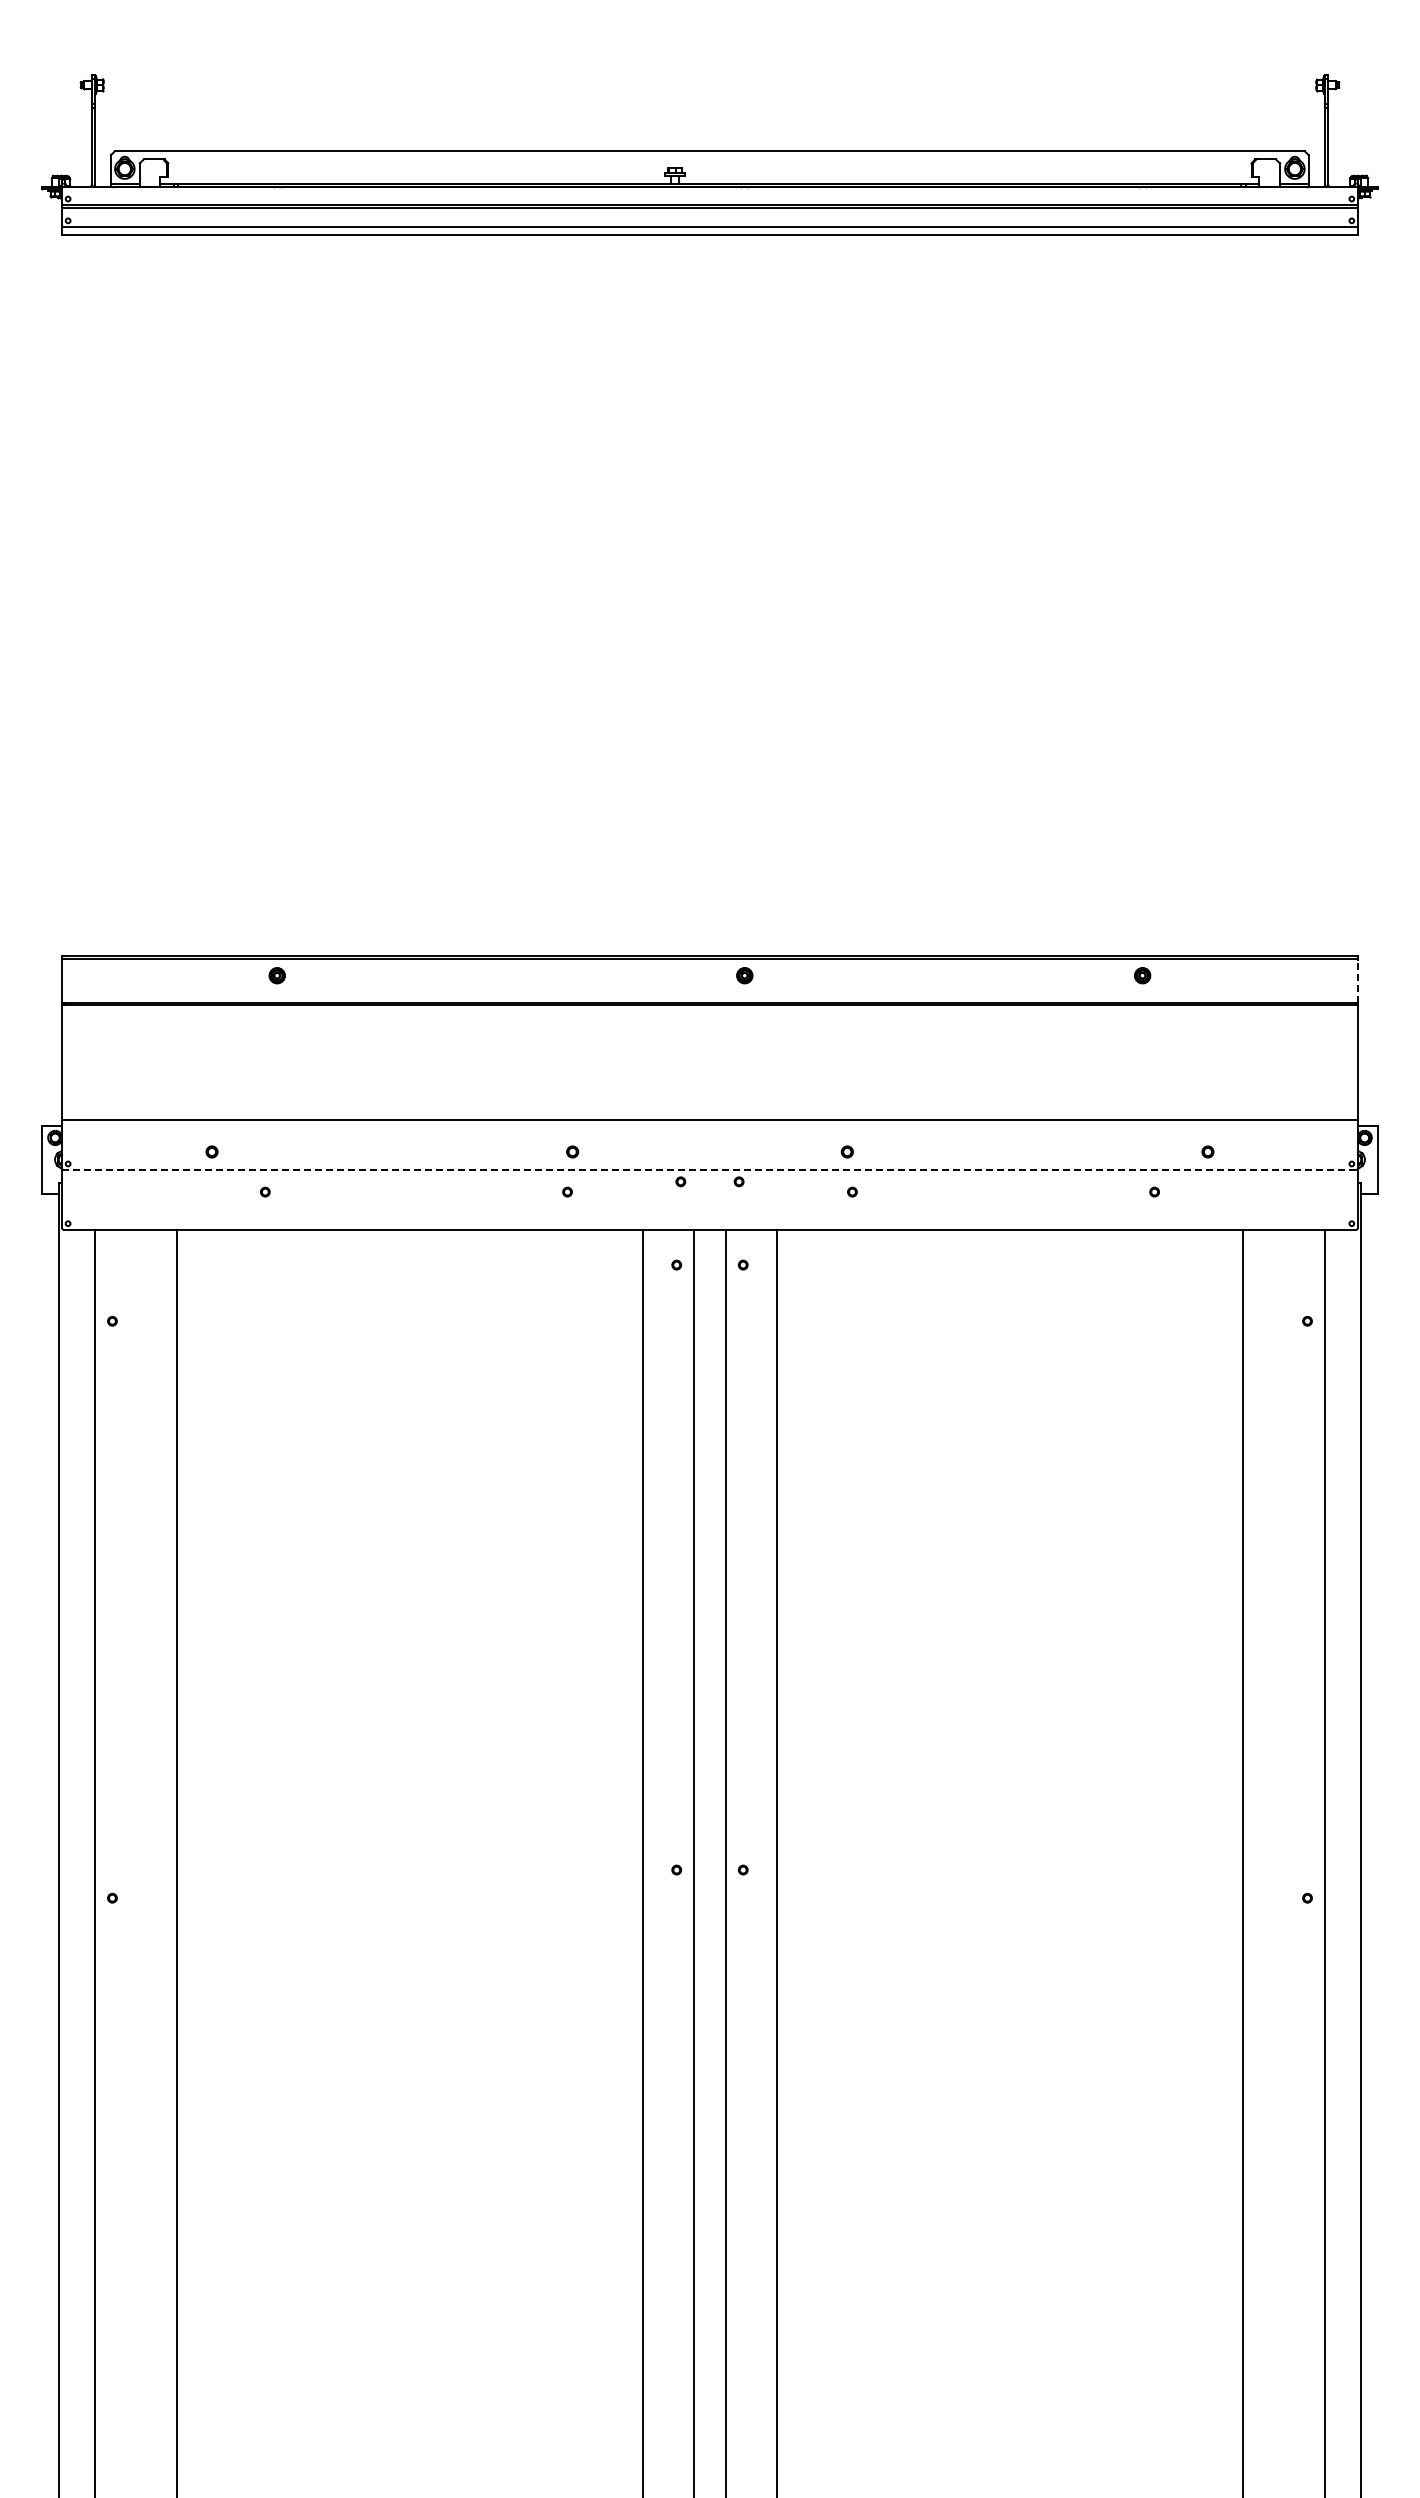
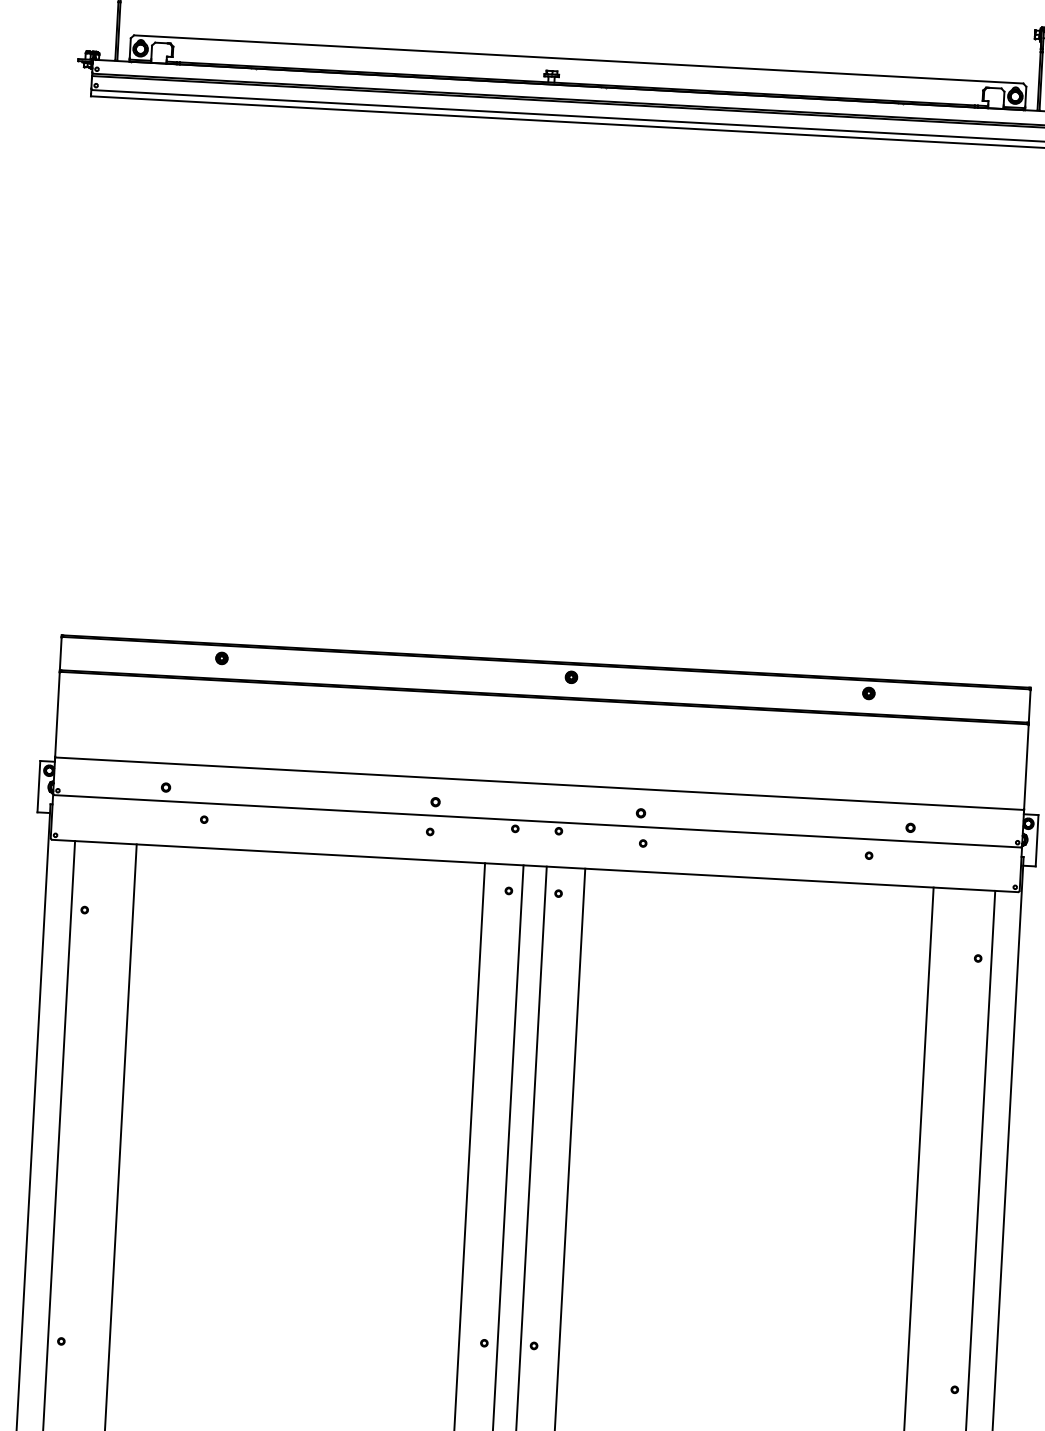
line: (1358, 981) -> (1030, 706), dashed -> solid
line: (709, 1170) -> (537, 821), dashed -> solid

